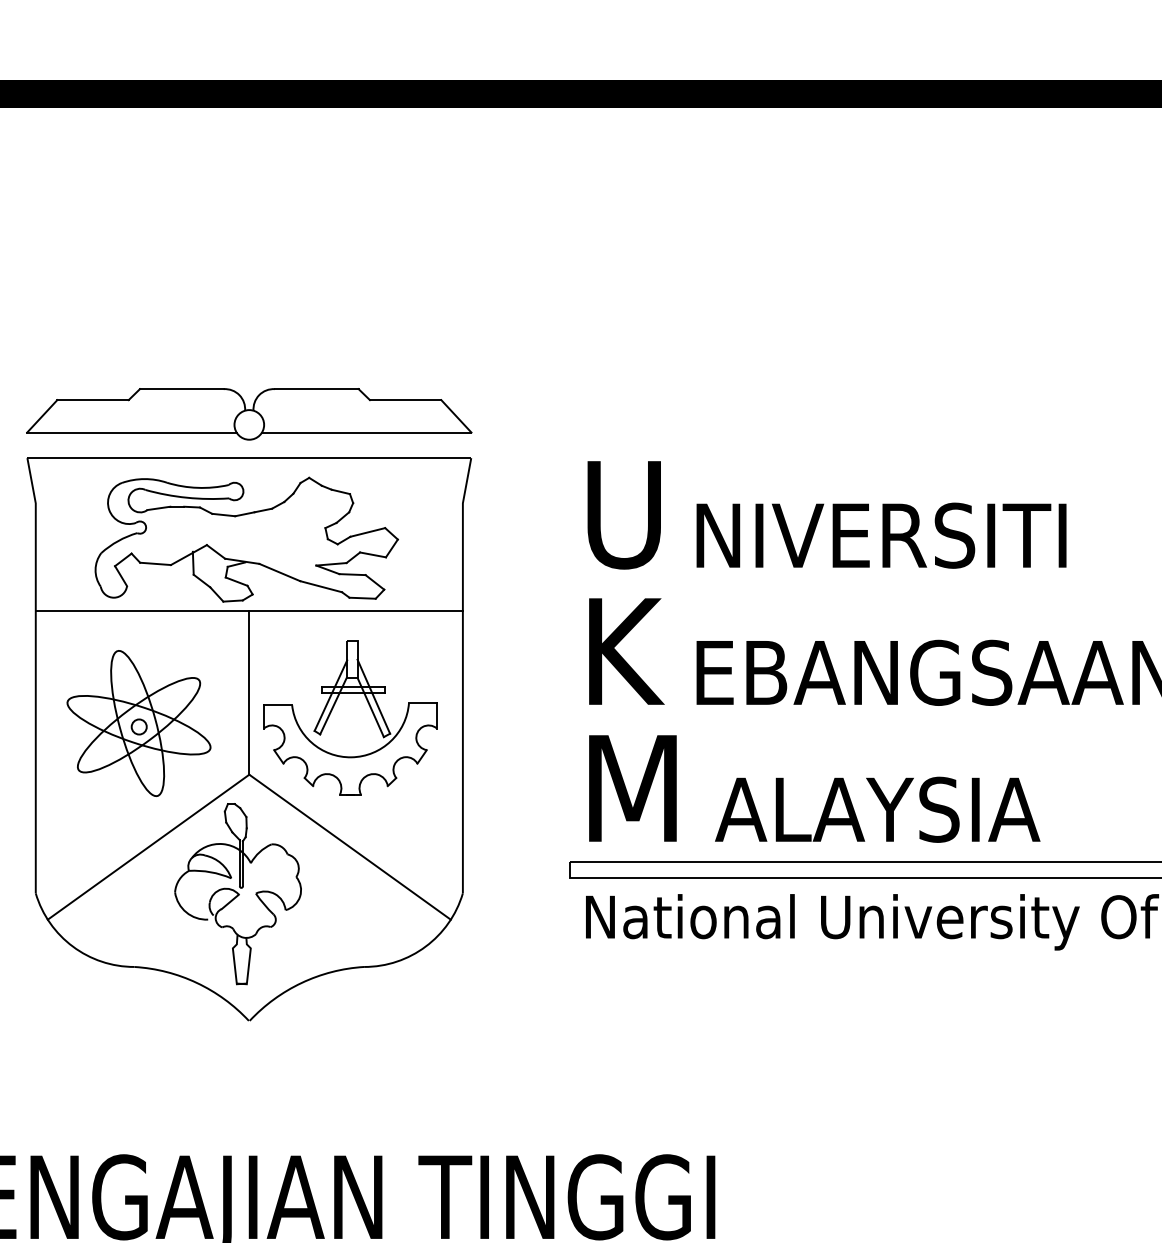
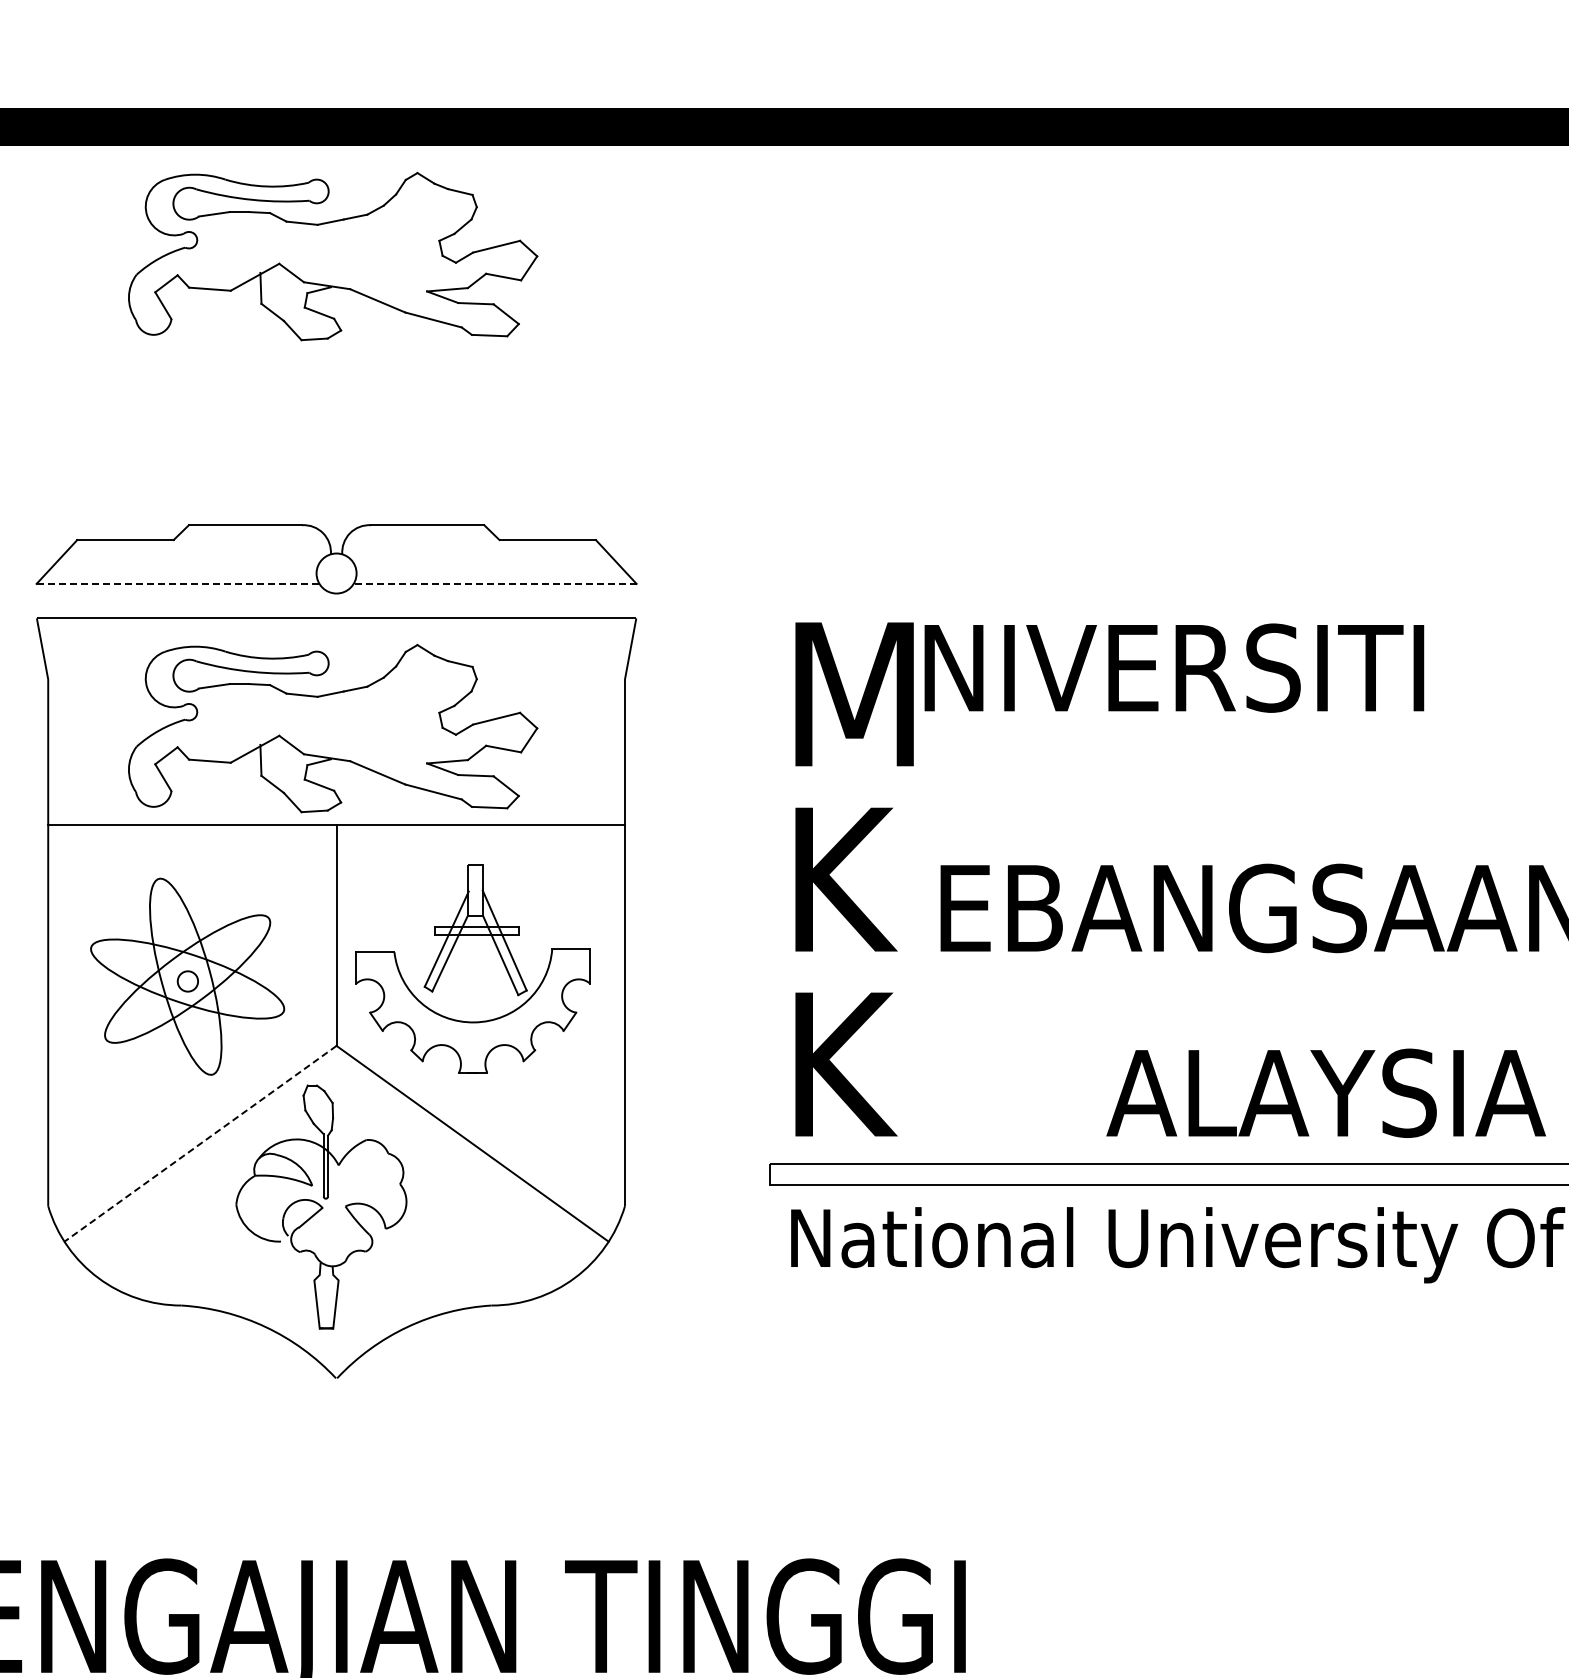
part: (247, 190) -> (333, 256), added
line: (132, 432) -> (178, 583), solid -> dashed
line: (366, 432) -> (494, 583), solid -> dashed
text: (632, 515) -> (853, 695), U -> M
text: (881, 535) -> (1174, 667), moved
text: (638, 788) -> (862, 1064), M -> K
text: (877, 809) -> (1325, 1092), moved
line: (148, 846) -> (200, 1143), solid -> dashed

